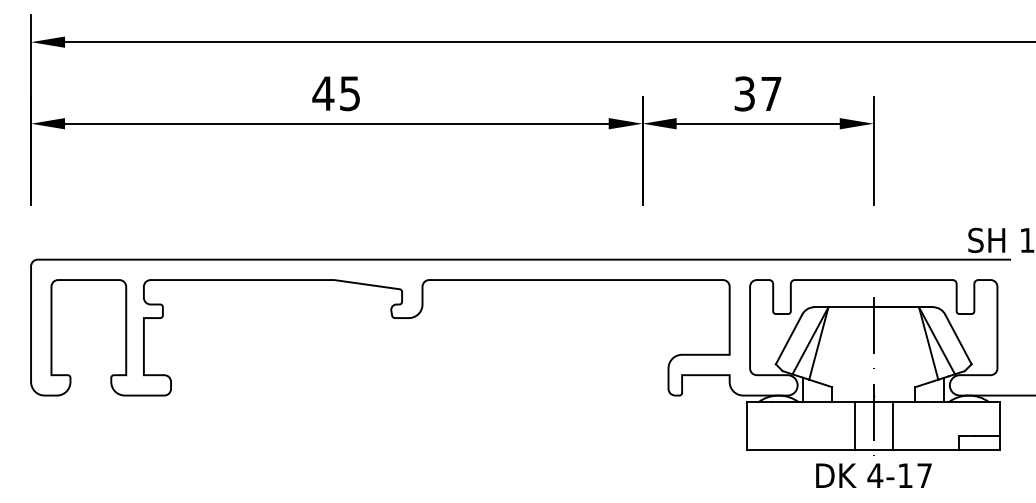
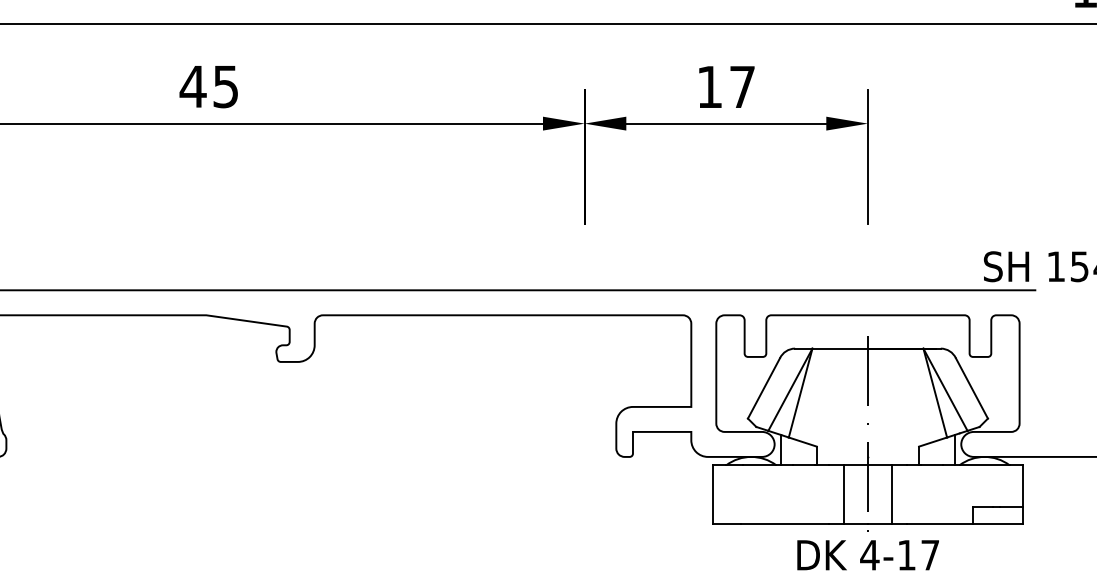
text: (744, 93) -> (709, 86), 37 -> 17

